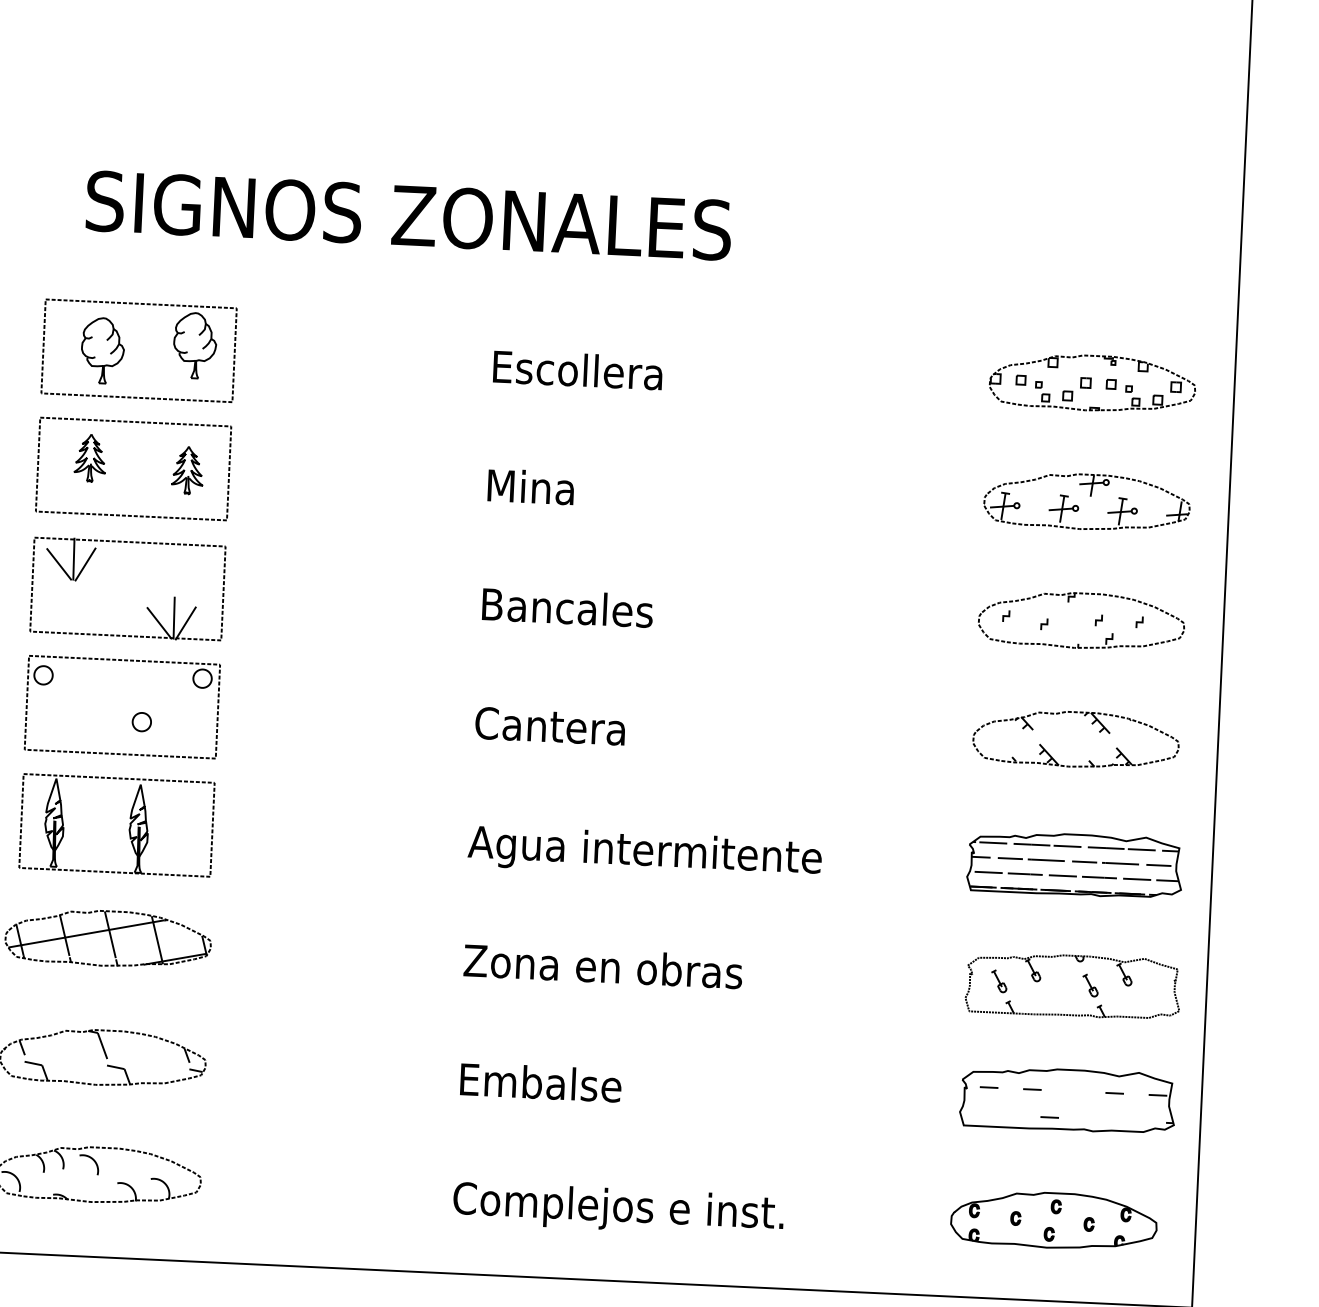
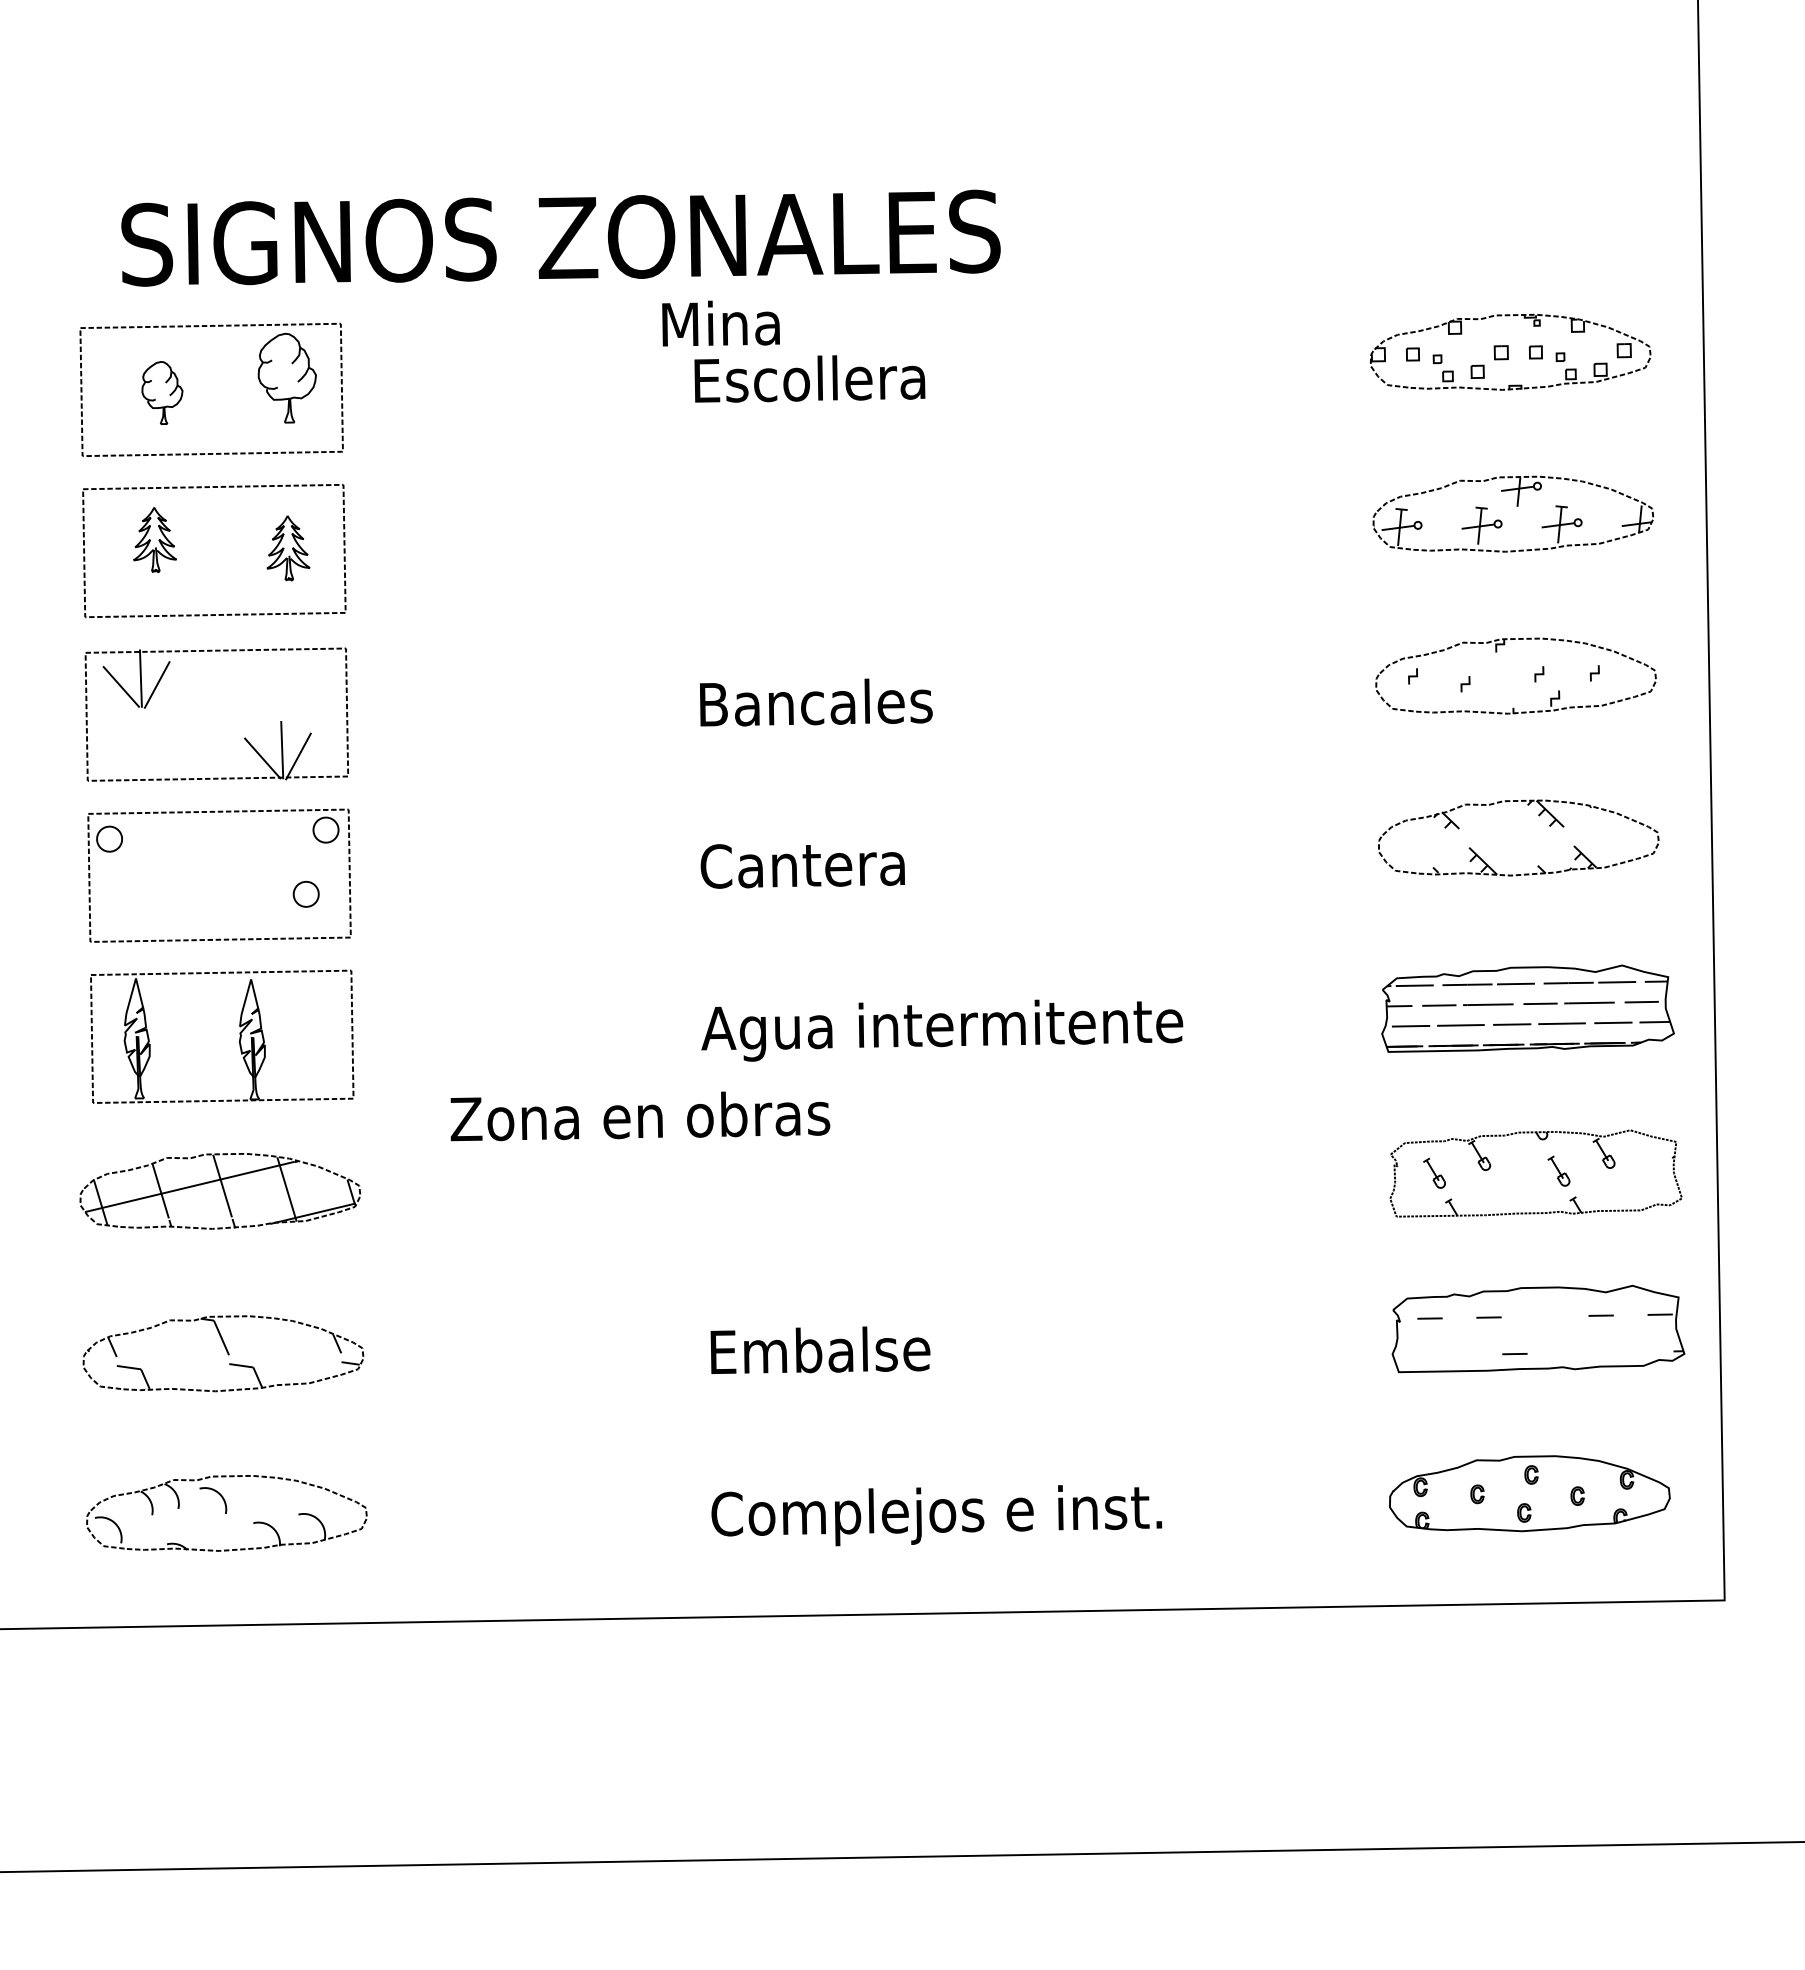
text: (408, 215) -> (560, 237), moved
part: (102, 350) -> (162, 392), size x0.7
text: (530, 486) -> (720, 323), moved
part: (141, 721) -> (305, 893), moved
text: (603, 966) -> (640, 1116), moved

